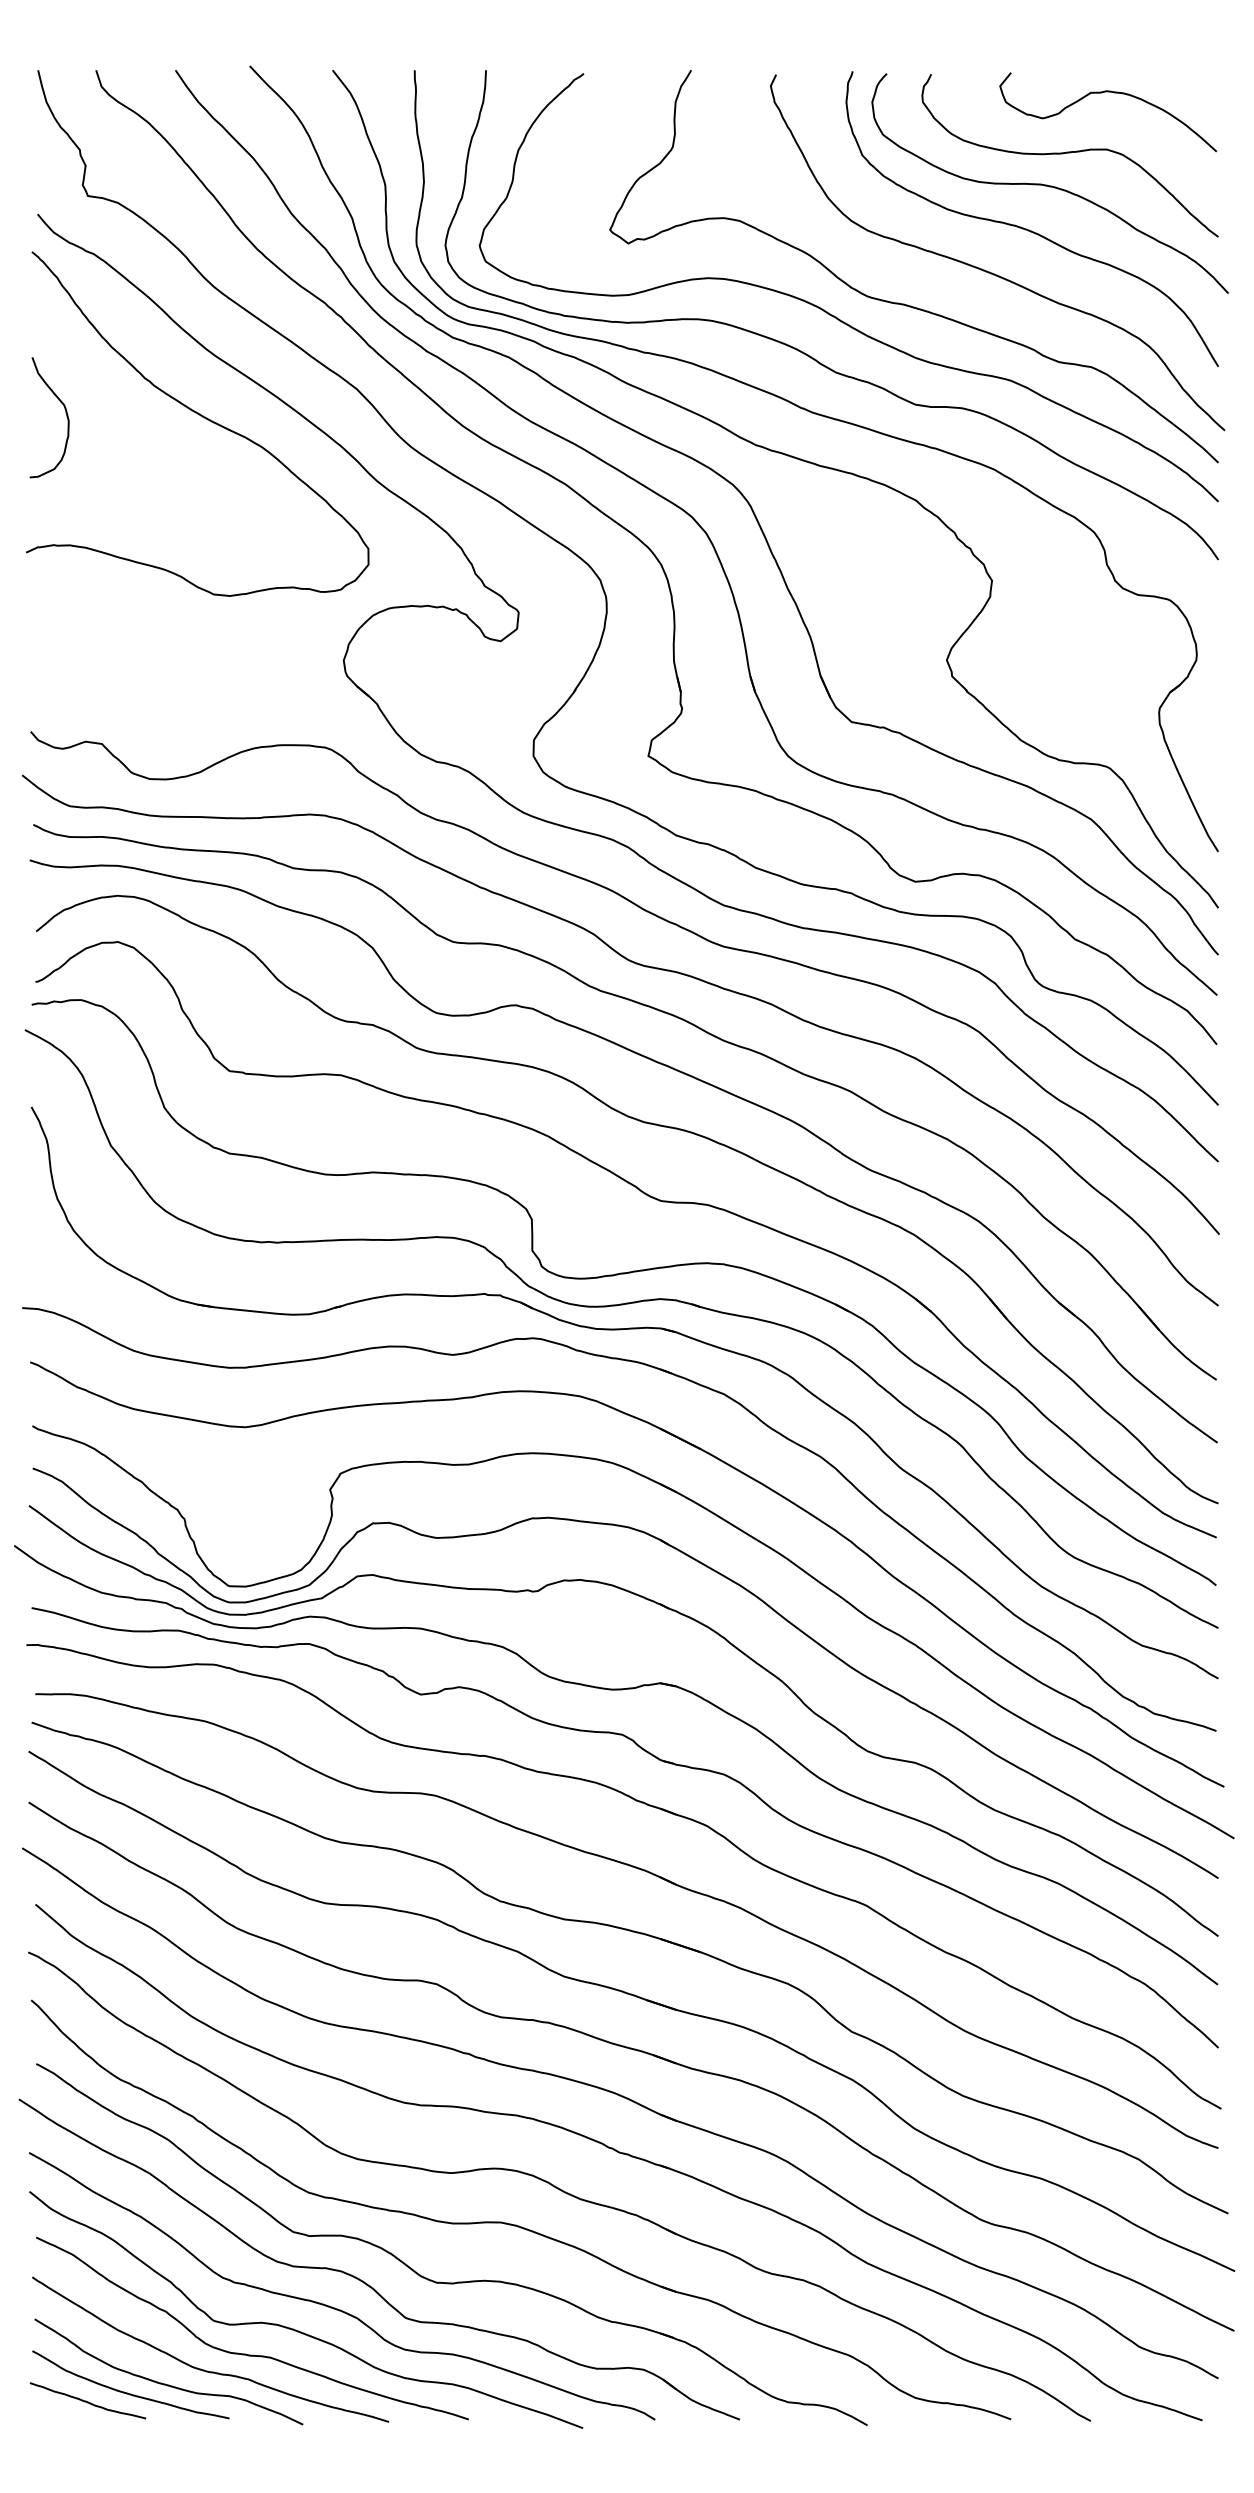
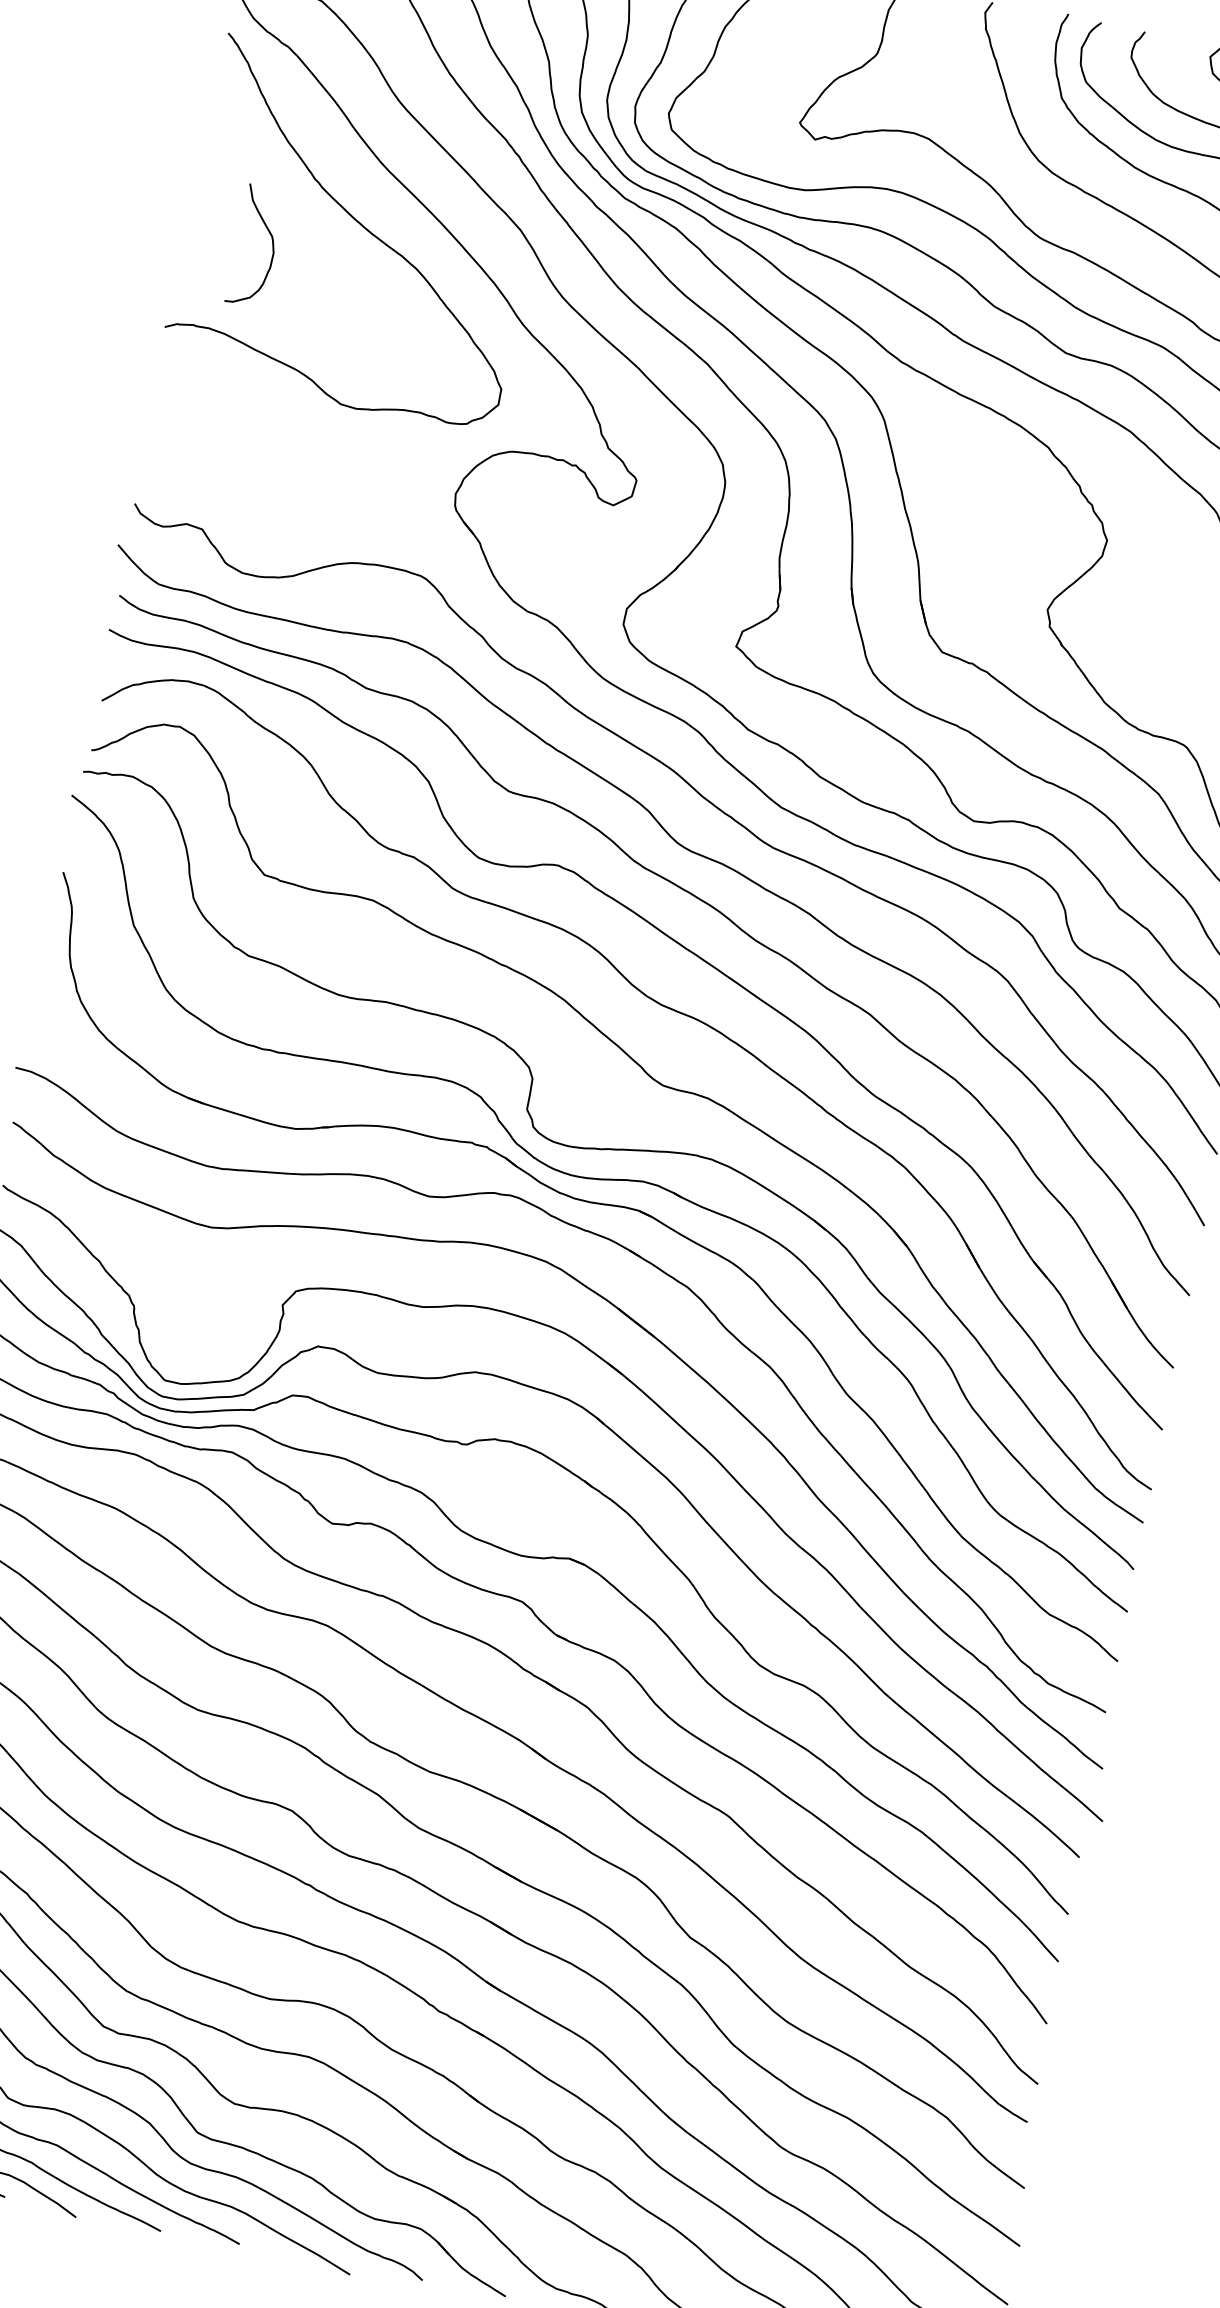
curve: (65, 412) -> (272, 244), moved

